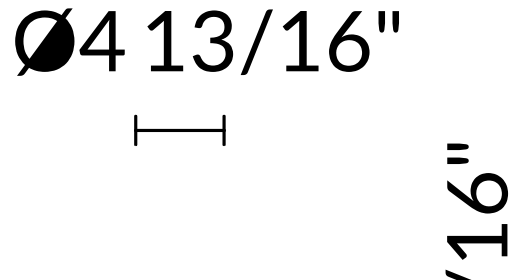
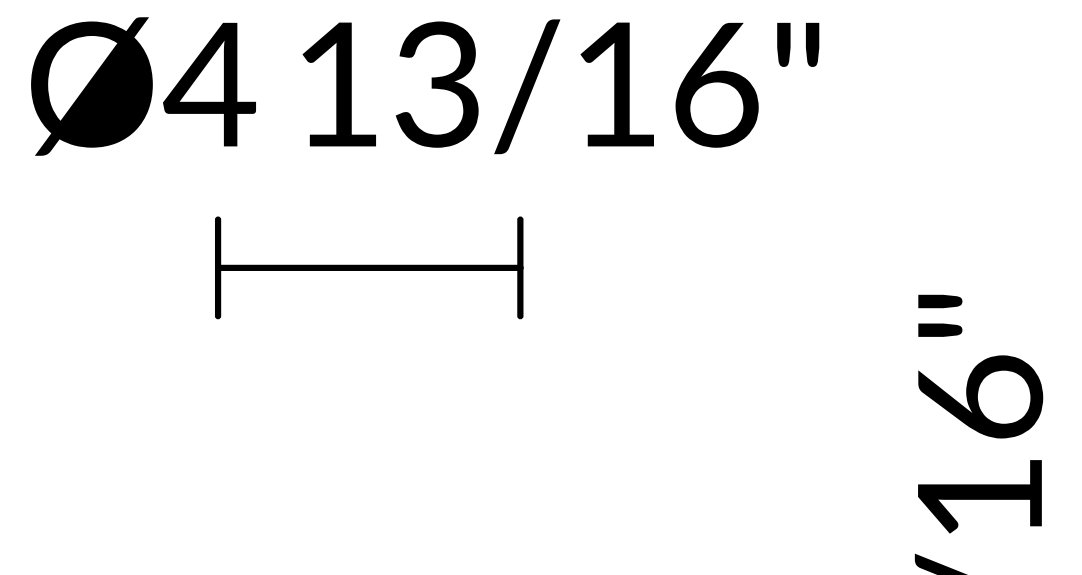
part: (179, 130) -> (368, 267), size x1.67

